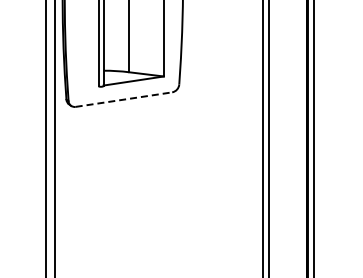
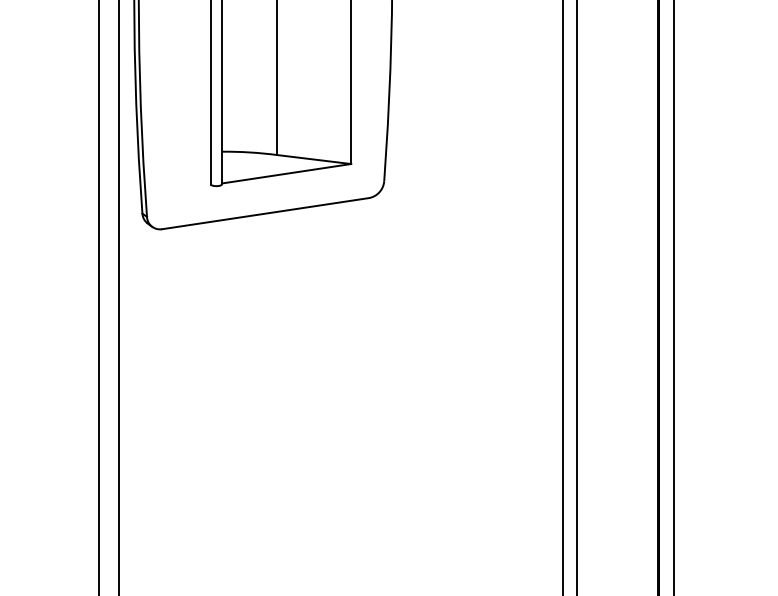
line: (123, 99) -> (264, 213), dashed -> solid

